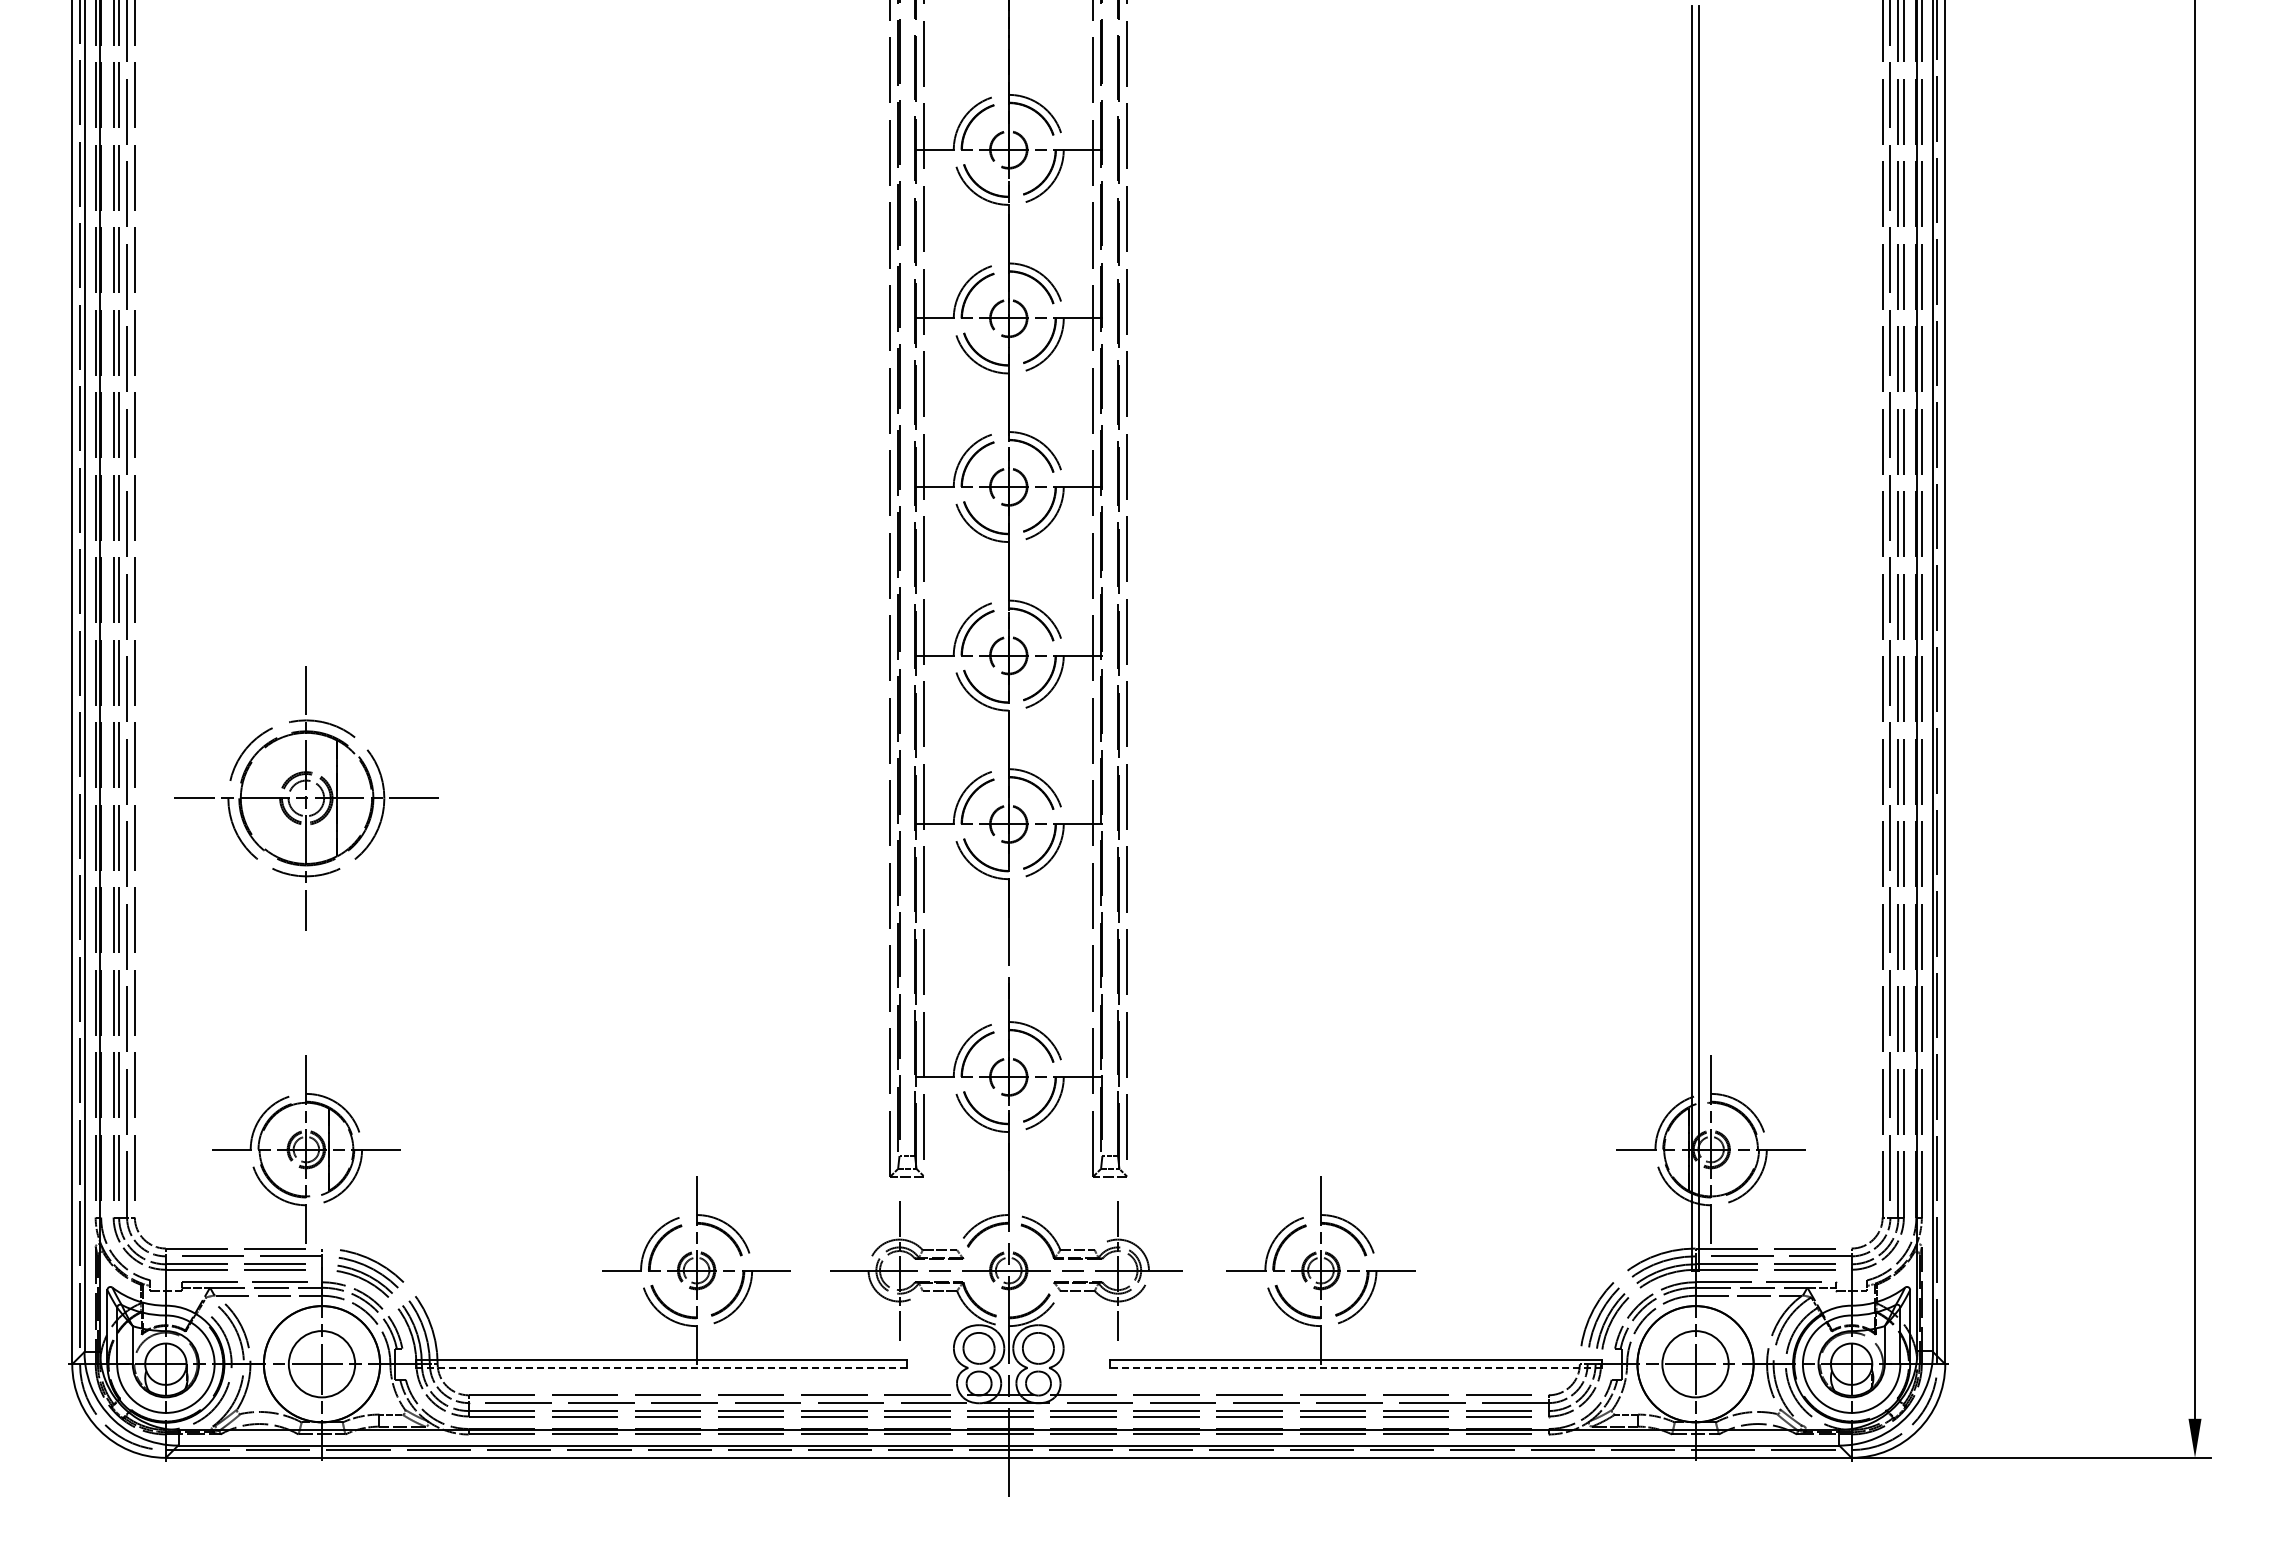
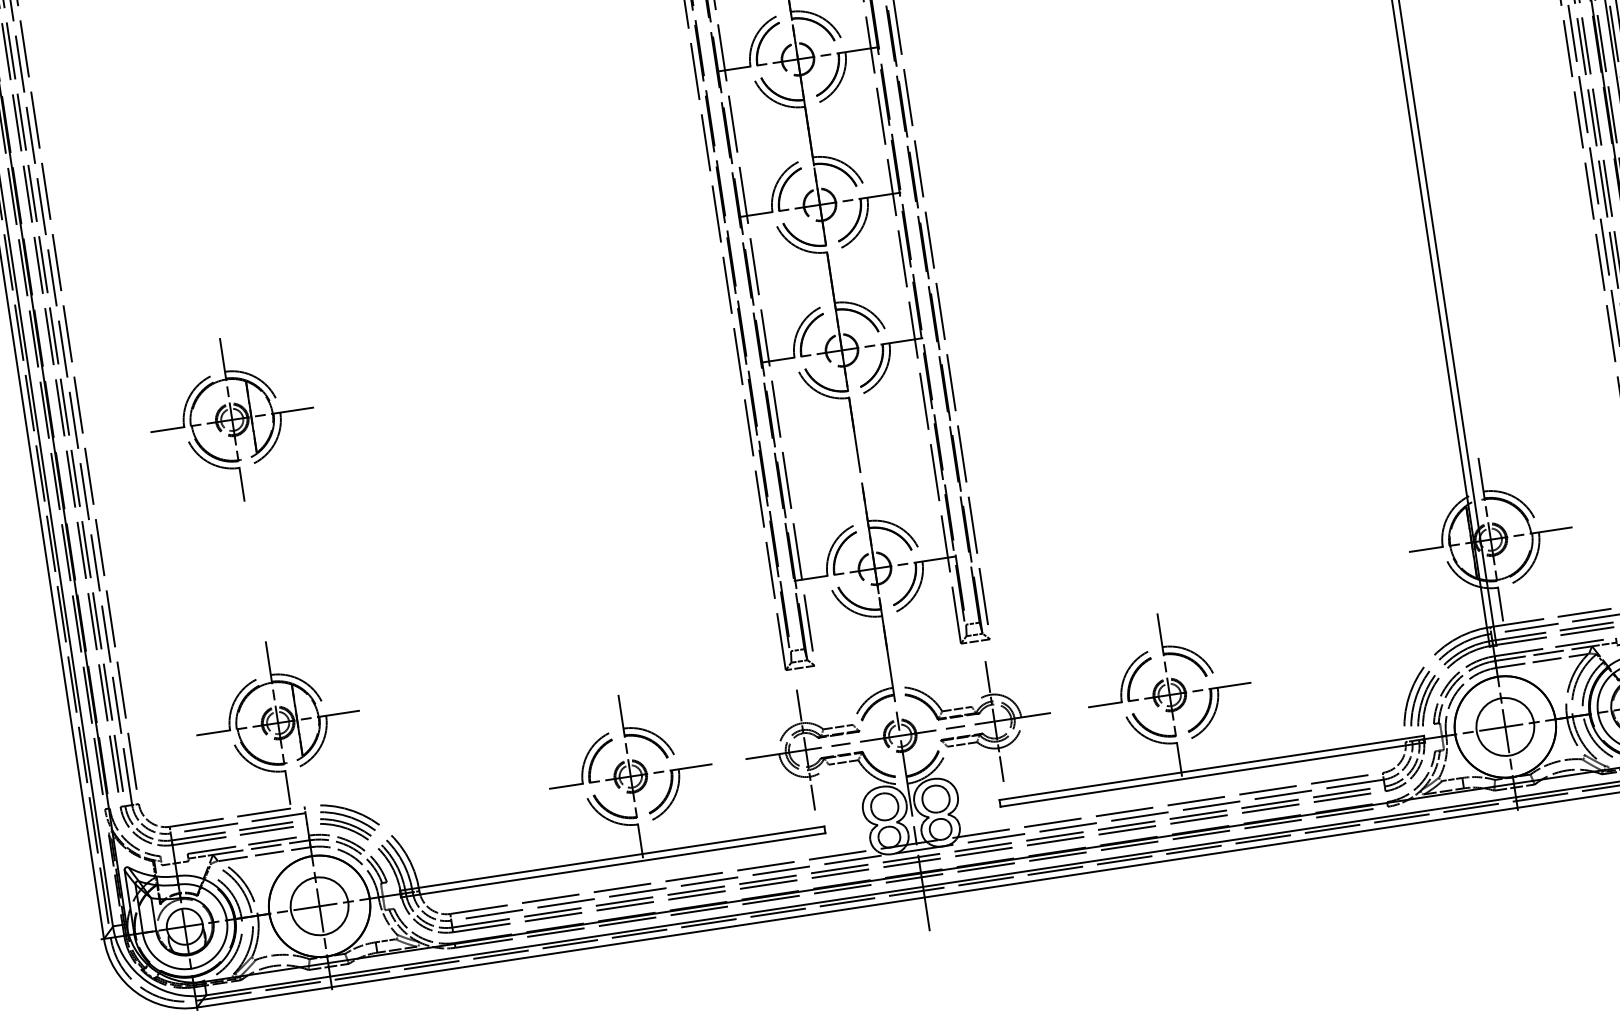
part: (306, 798) -> (232, 419), size x0.71
line: (661, 1368) -> (613, 865), dashed -> solid
line: (1356, 1368) -> (1213, 774), dashed -> solid

